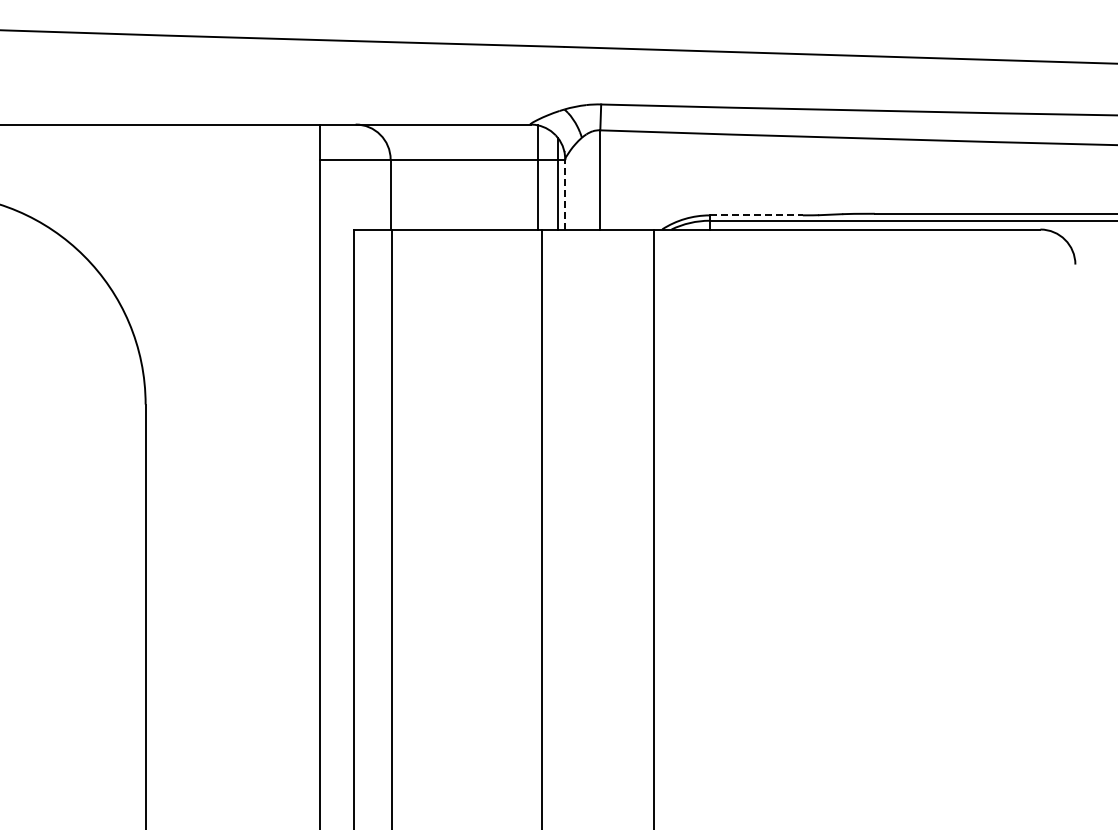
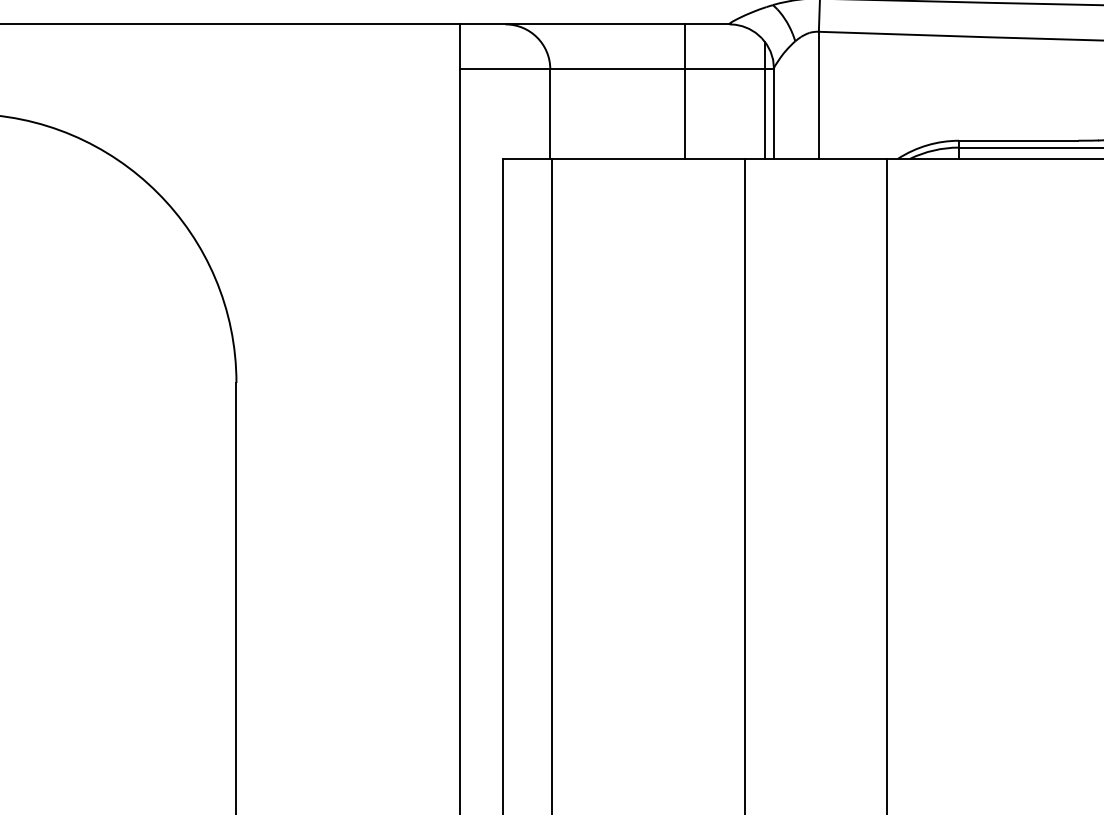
line: (537, 176) -> (684, 90), moved
line: (565, 193) -> (774, 112), dashed -> solid
line: (756, 215) -> (1018, 140), dashed -> solid

